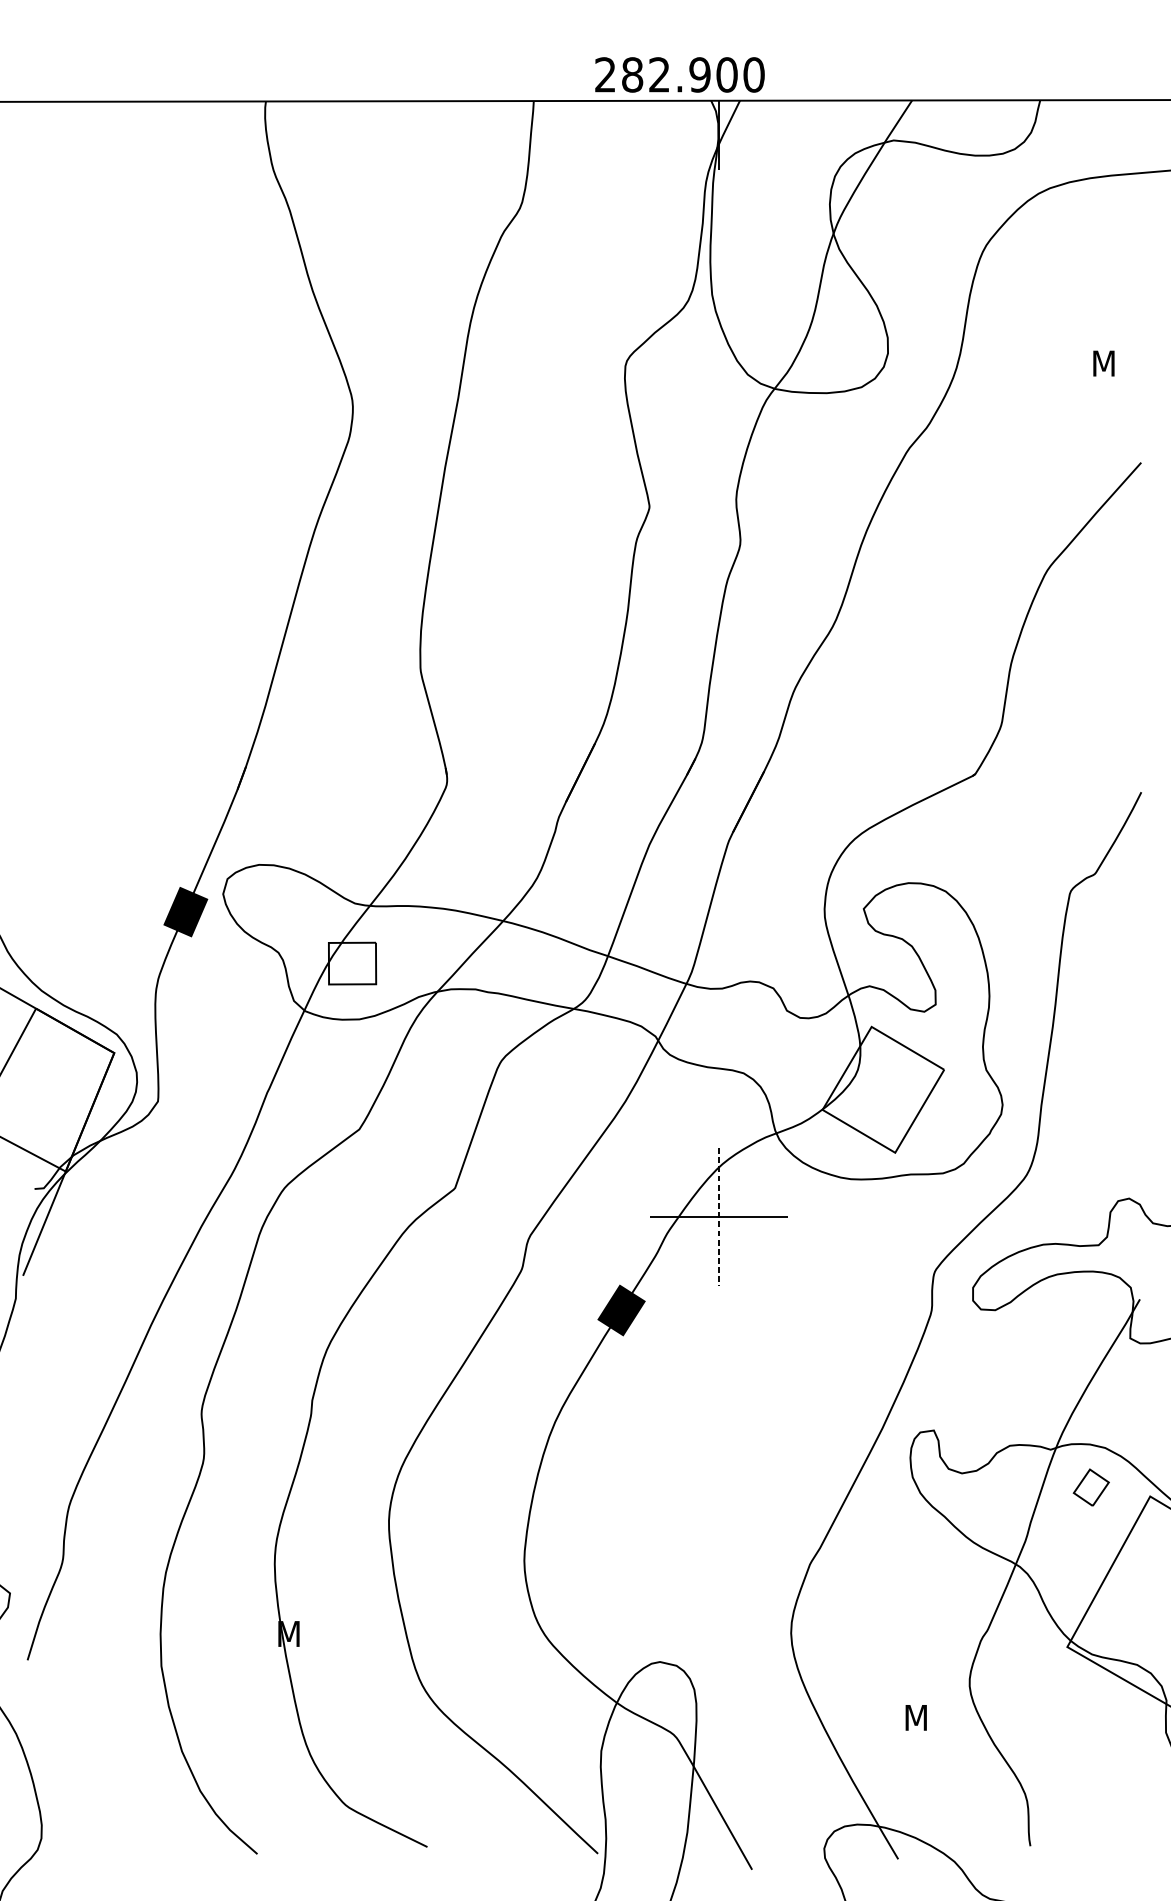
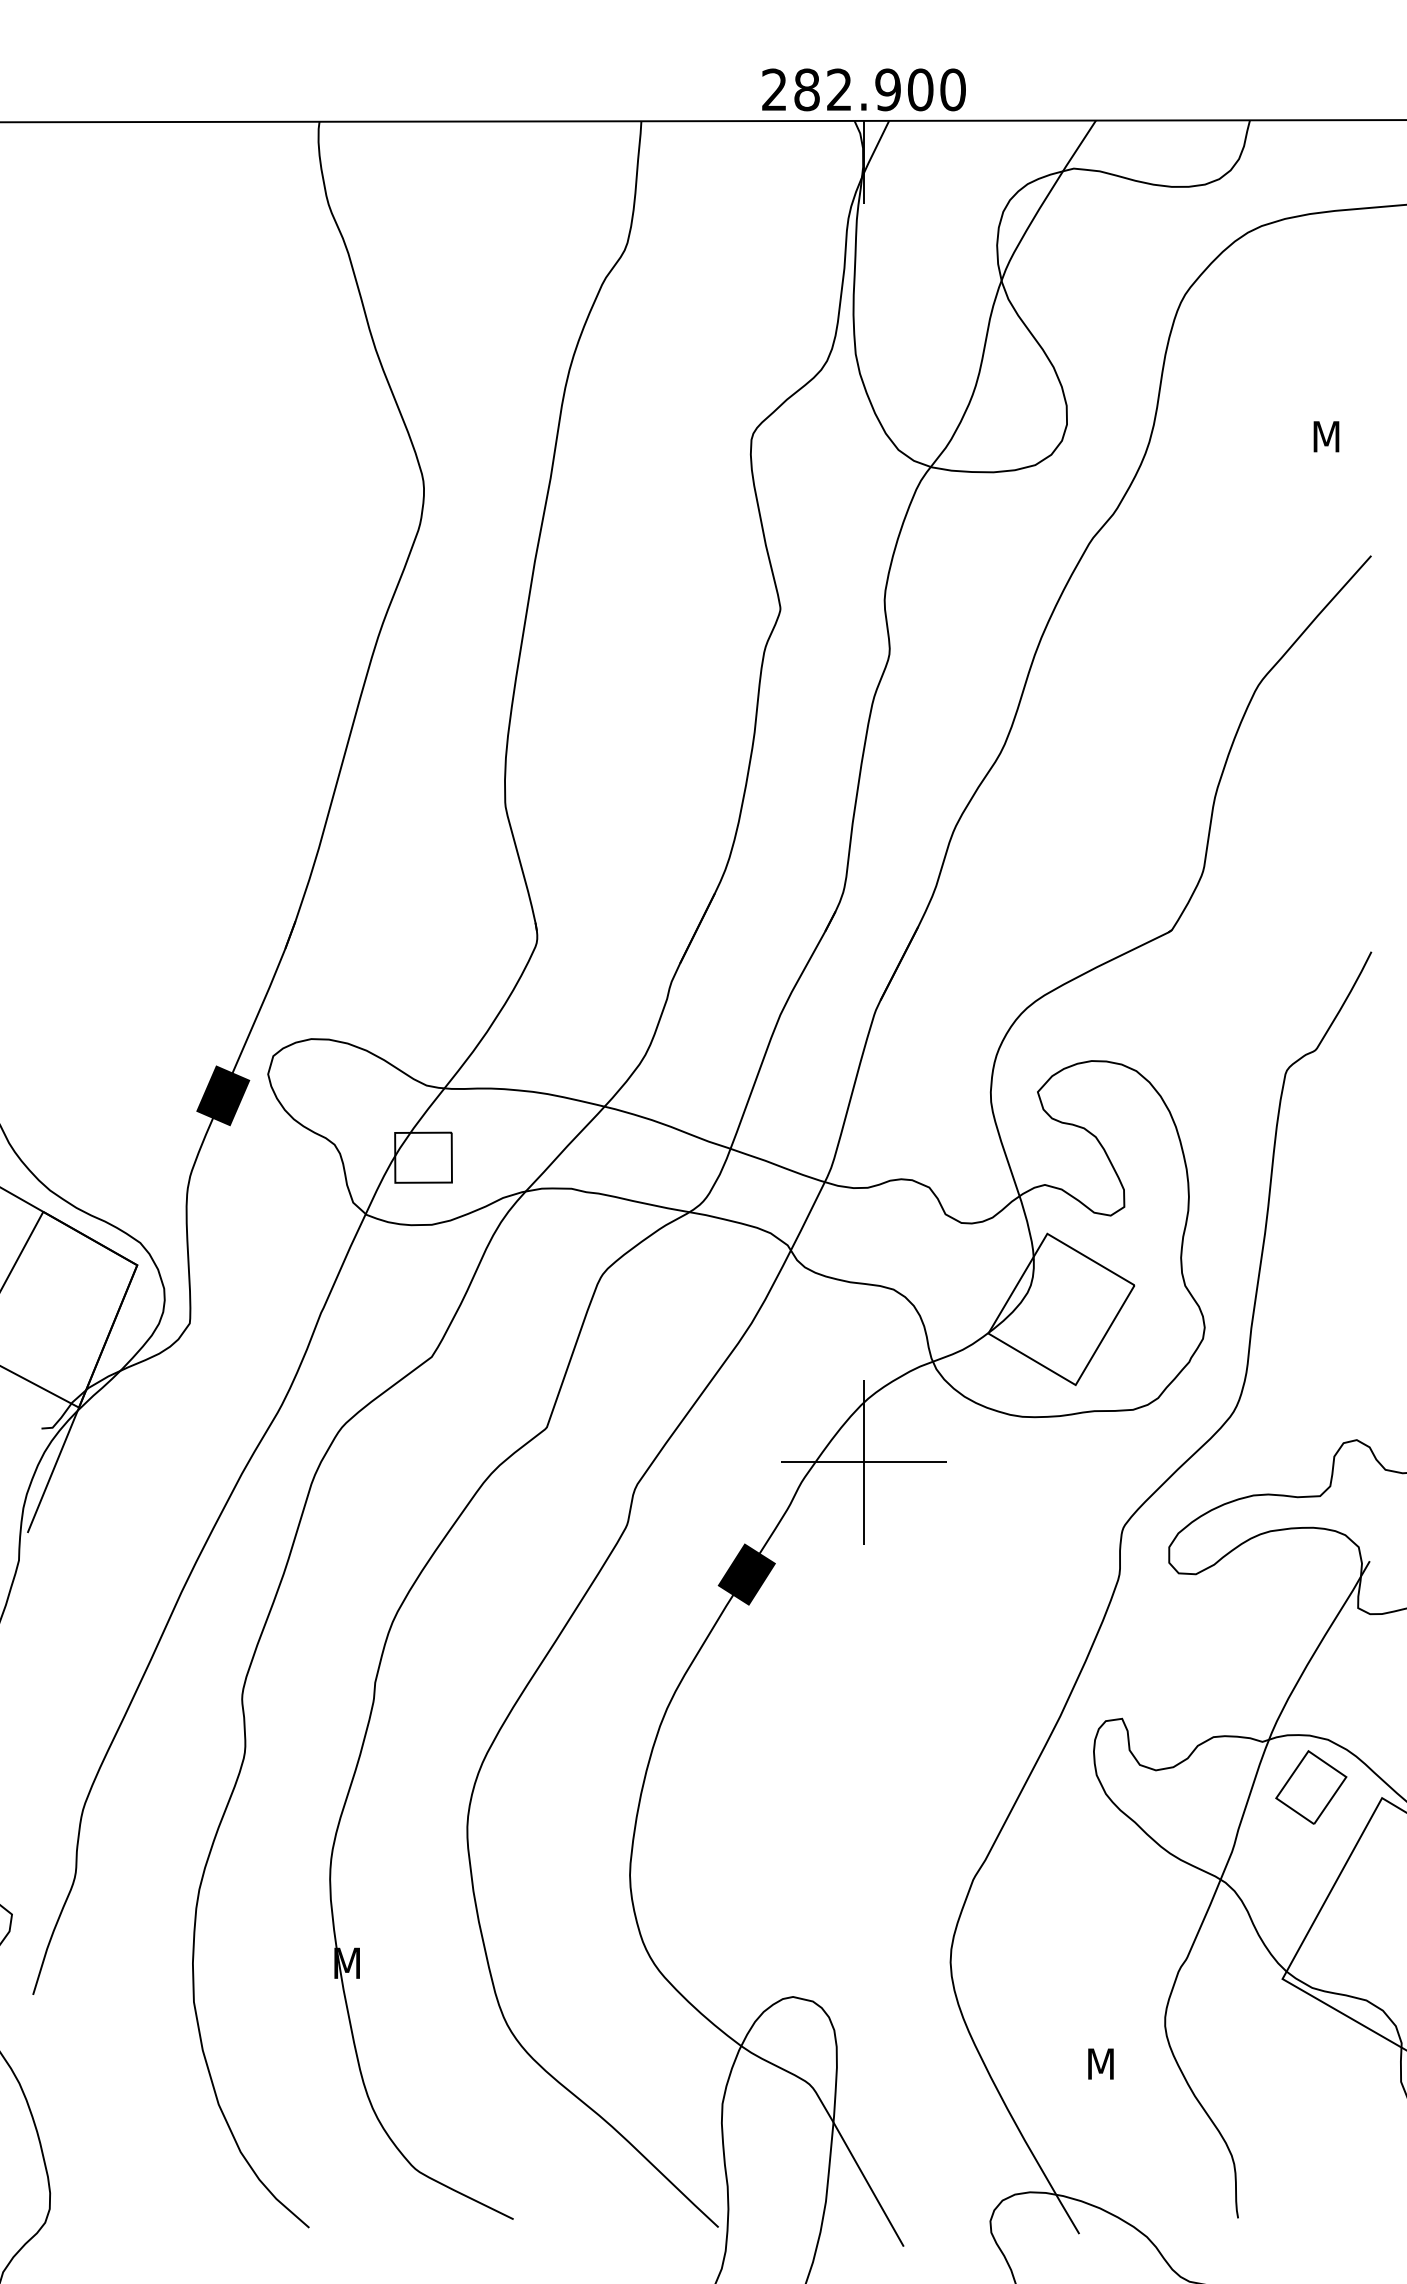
text: (679, 74) -> (863, 89), moved
line: (718, 1217) -> (863, 1462), dashed -> solid
part: (1091, 1487) -> (1311, 1787), size x1.67

